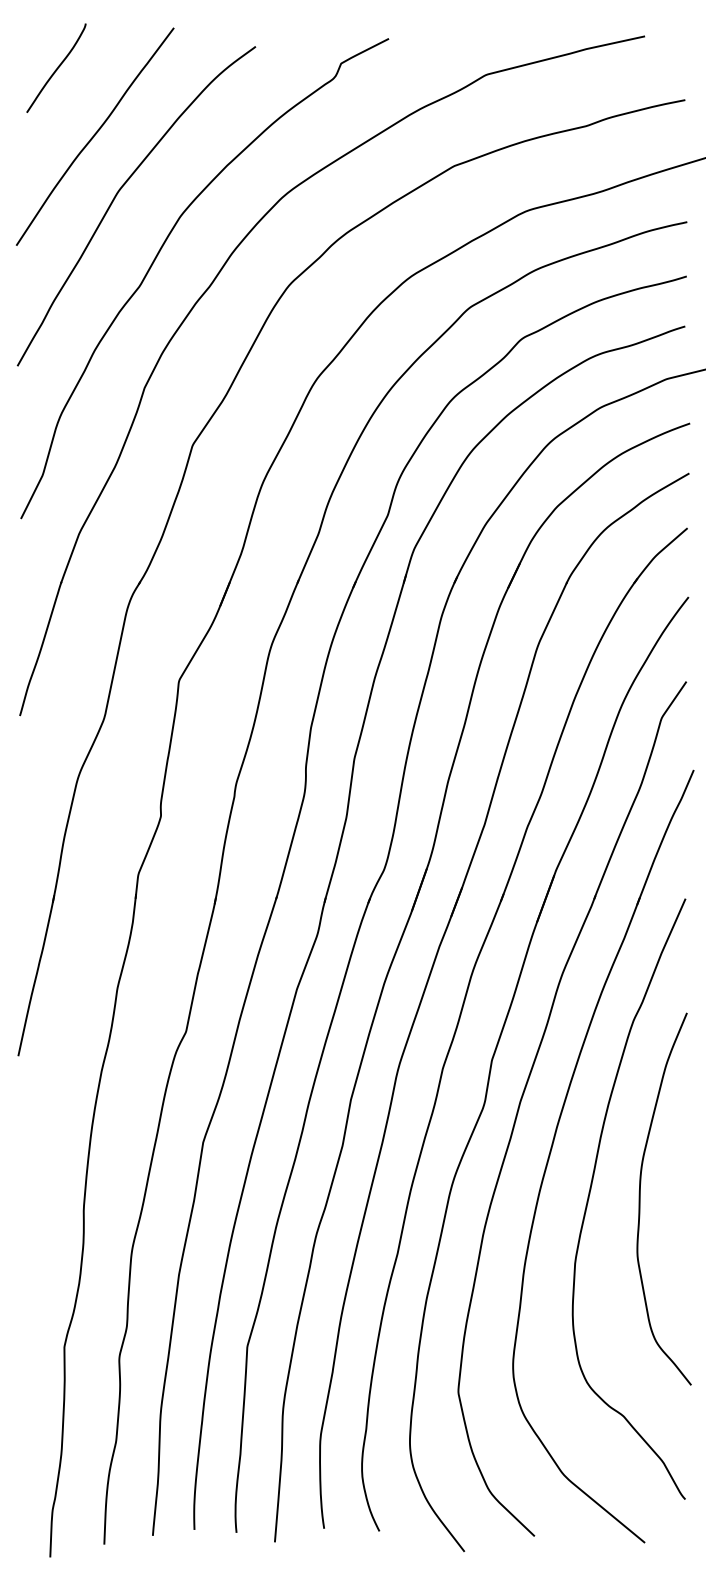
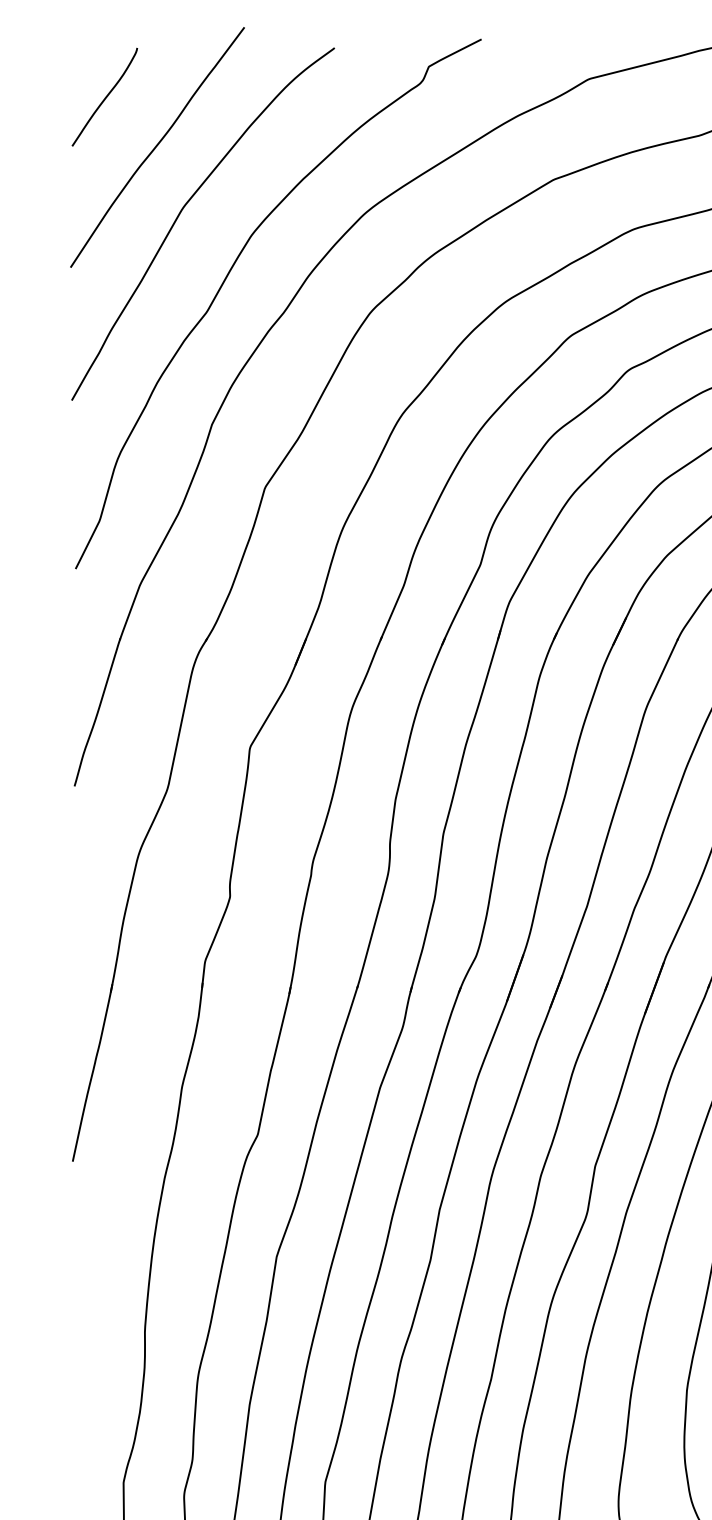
curve: (57, 67) -> (106, 96), moved

